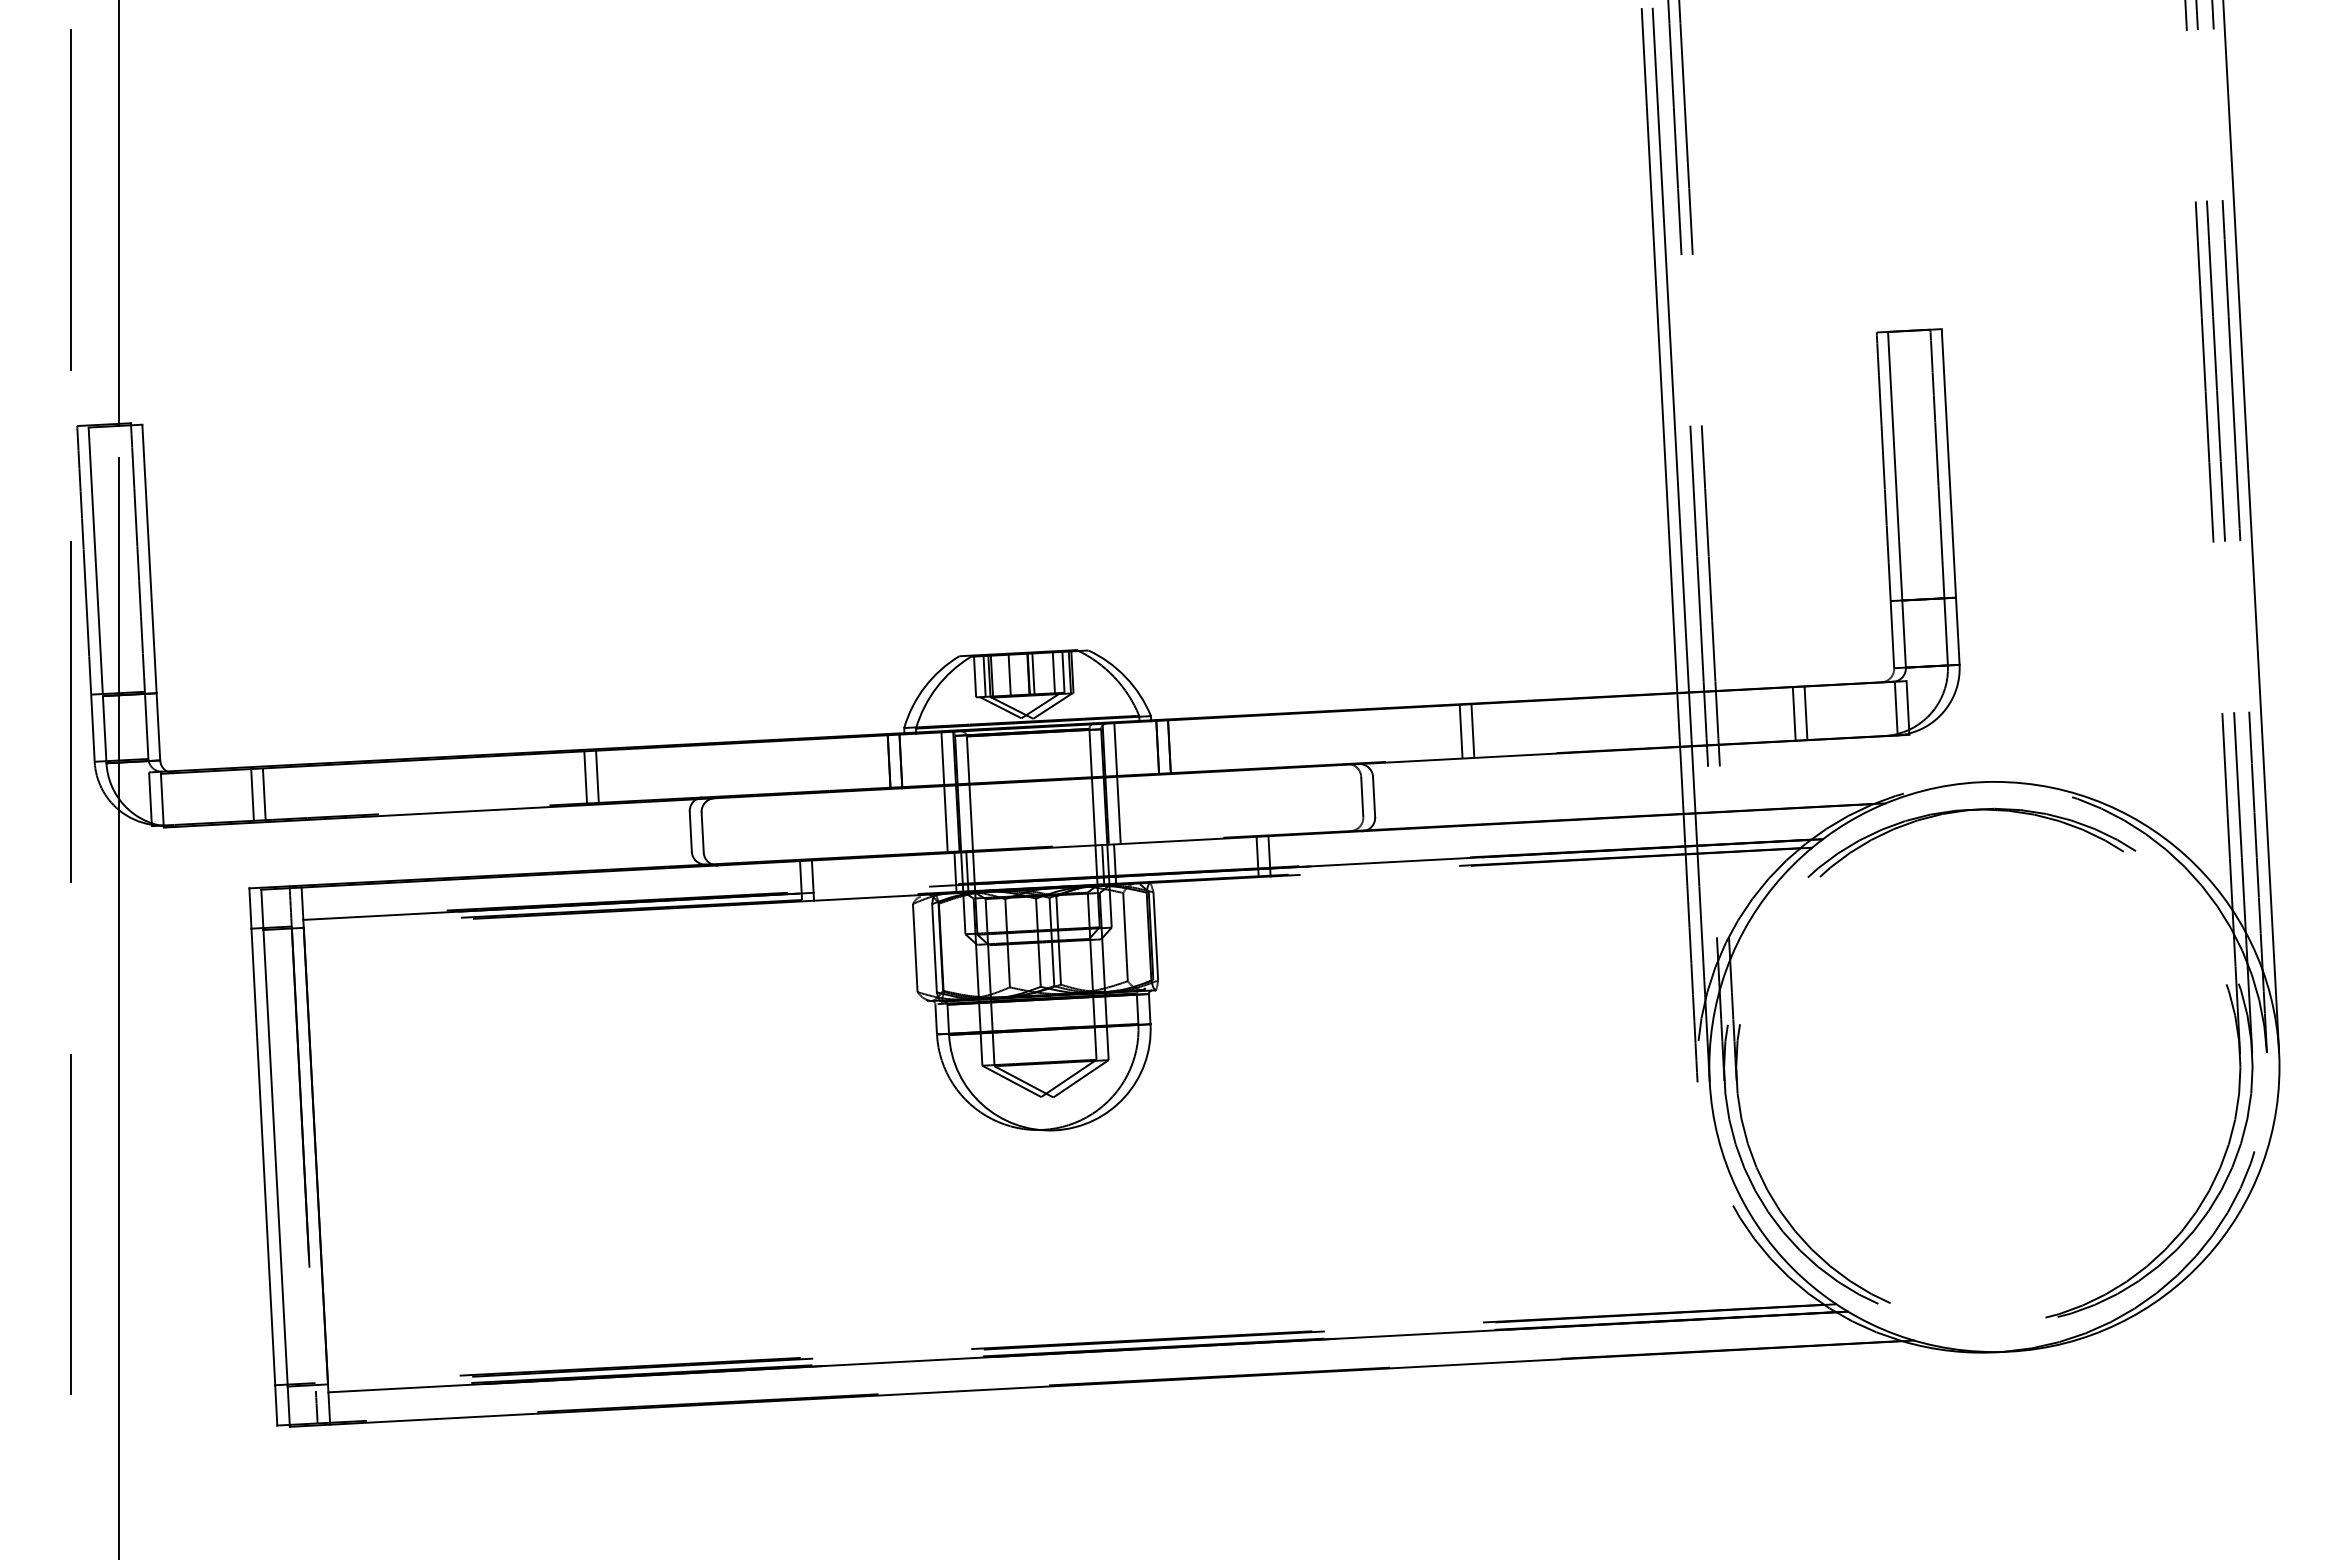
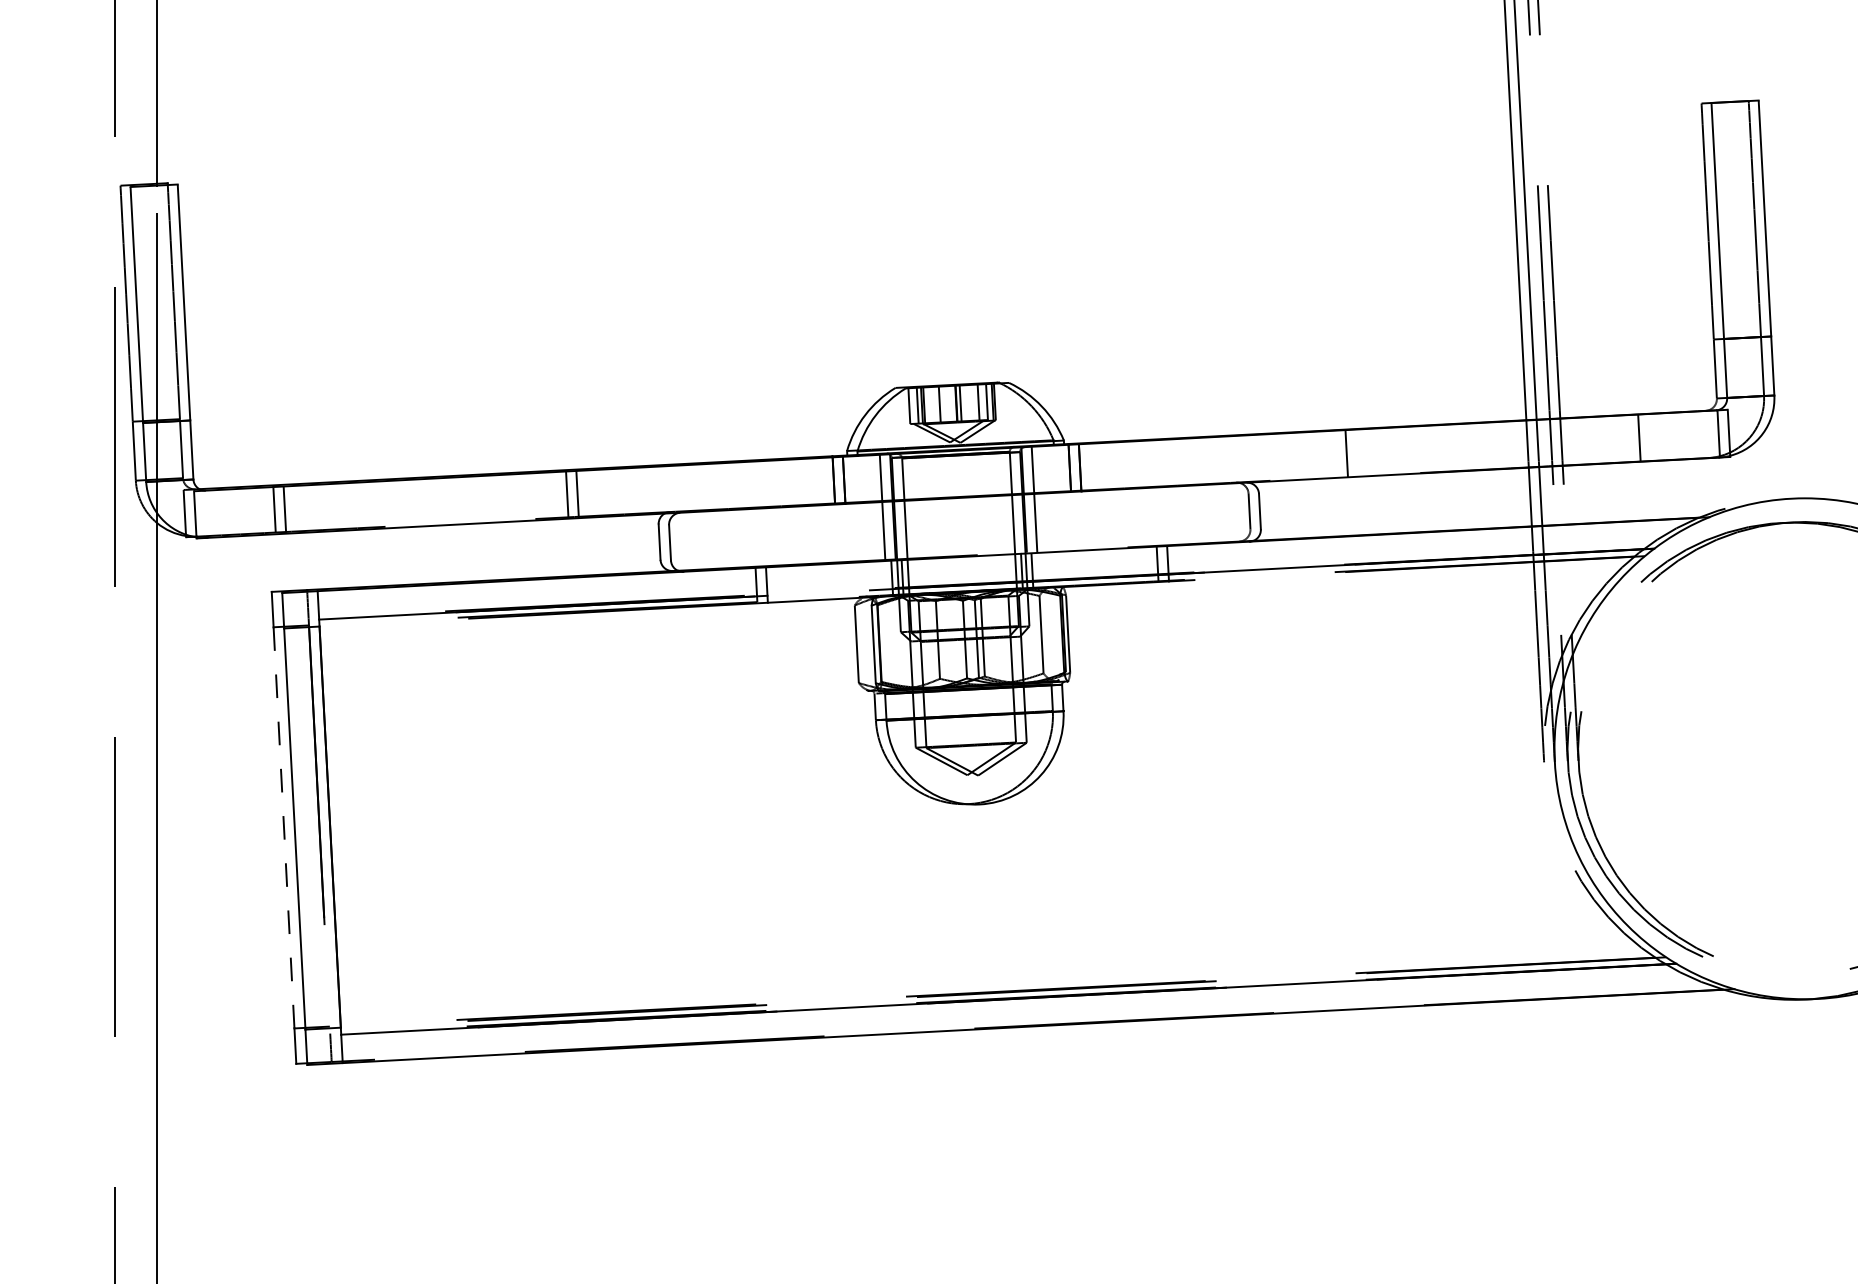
line: (1793, 713) -> (1628, 438), removed
line: (1460, 730) -> (1335, 453), removed
line: (263, 1156) -> (284, 827), solid -> dashed

